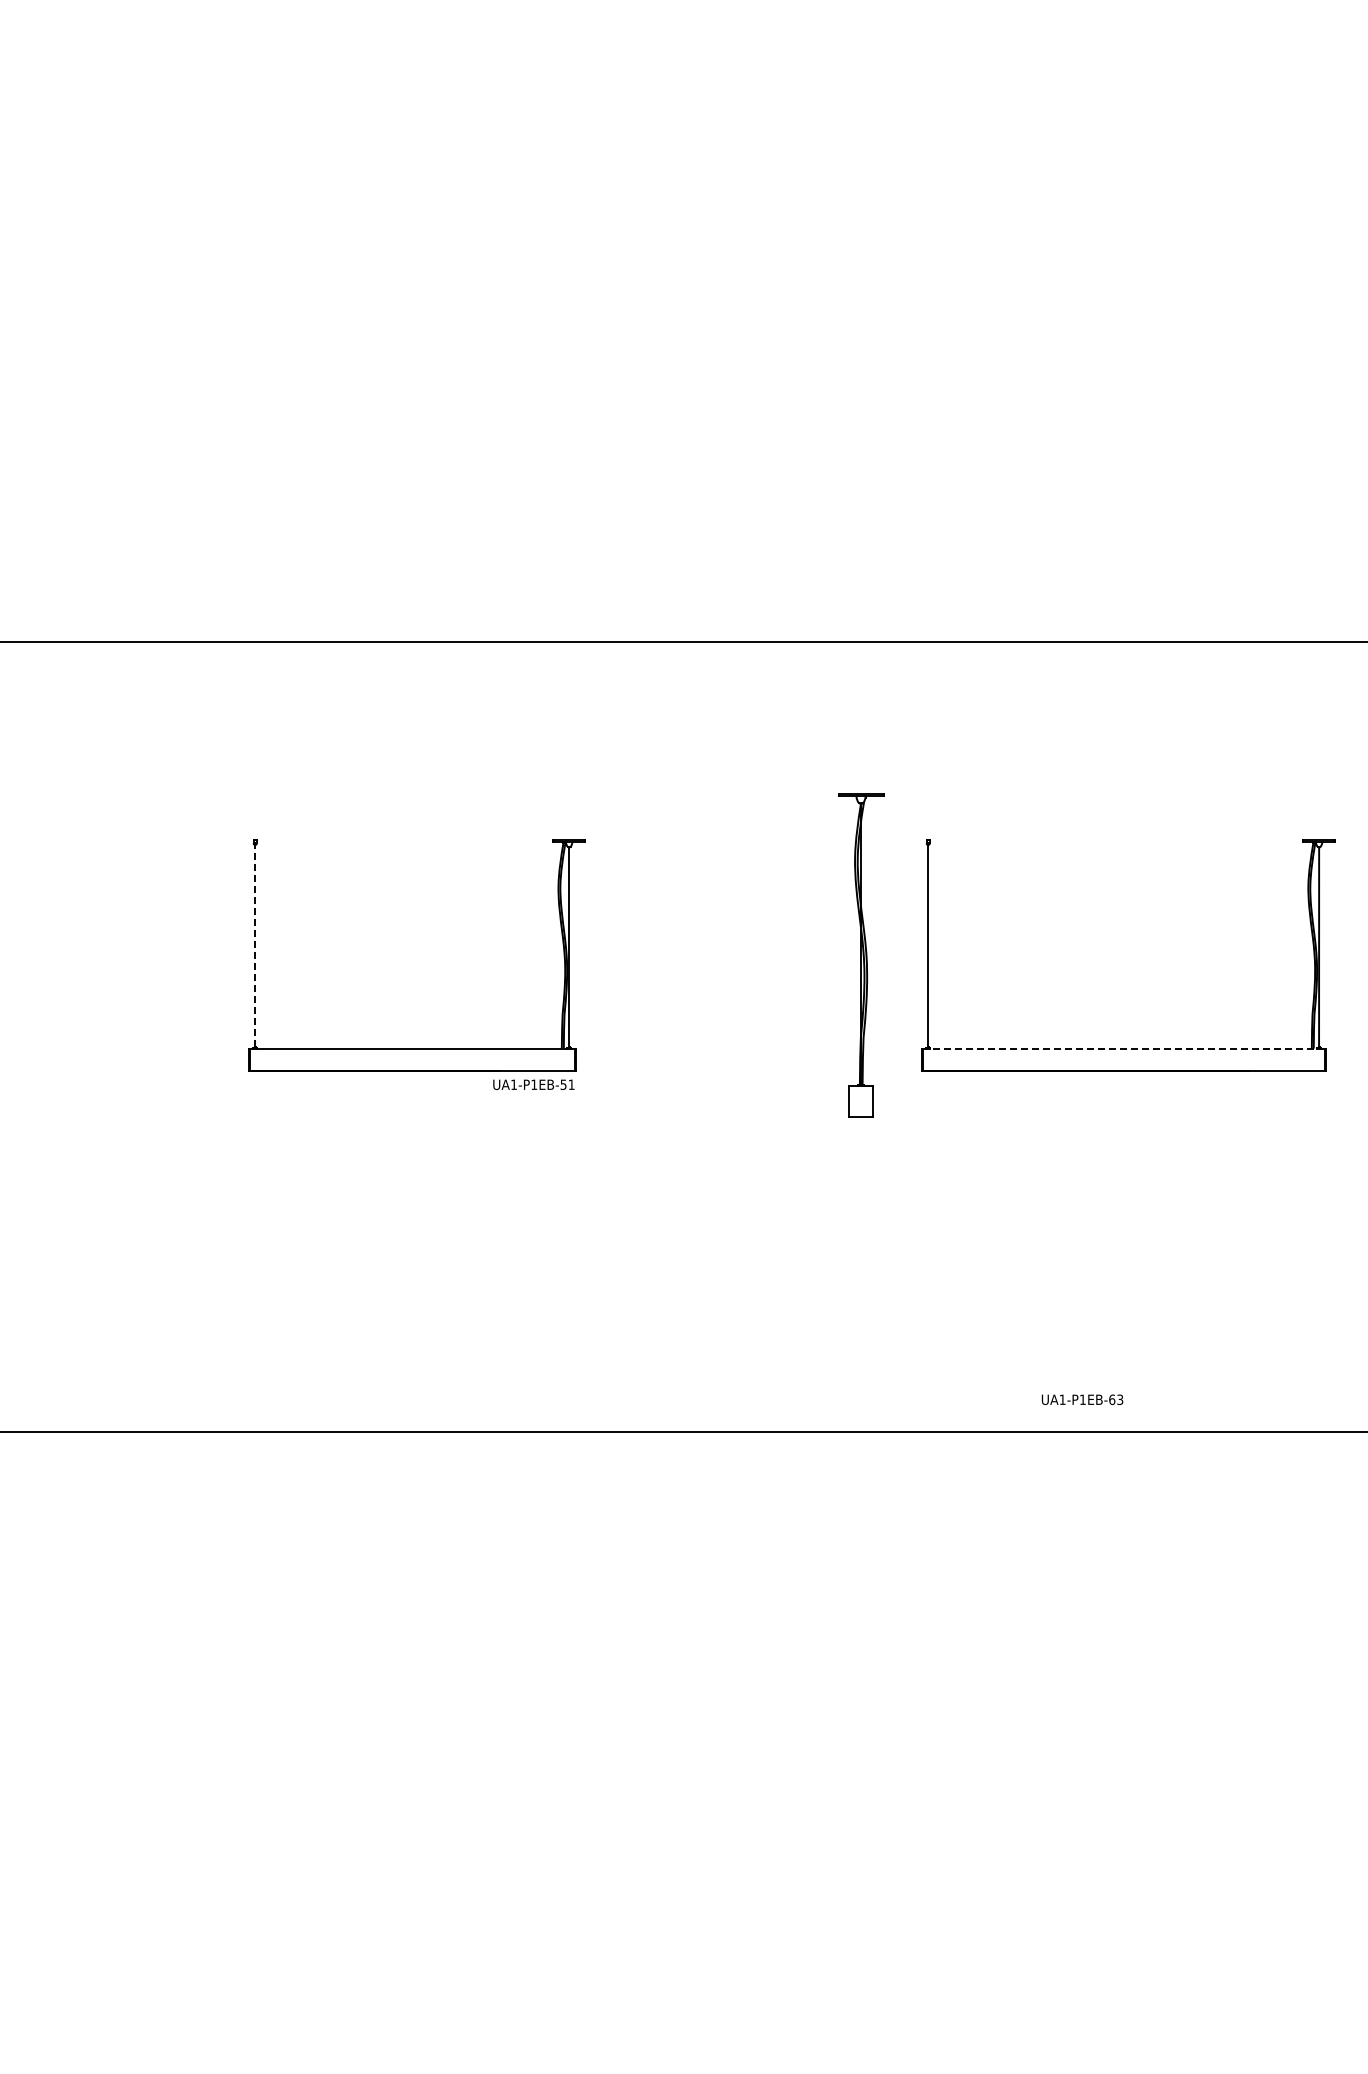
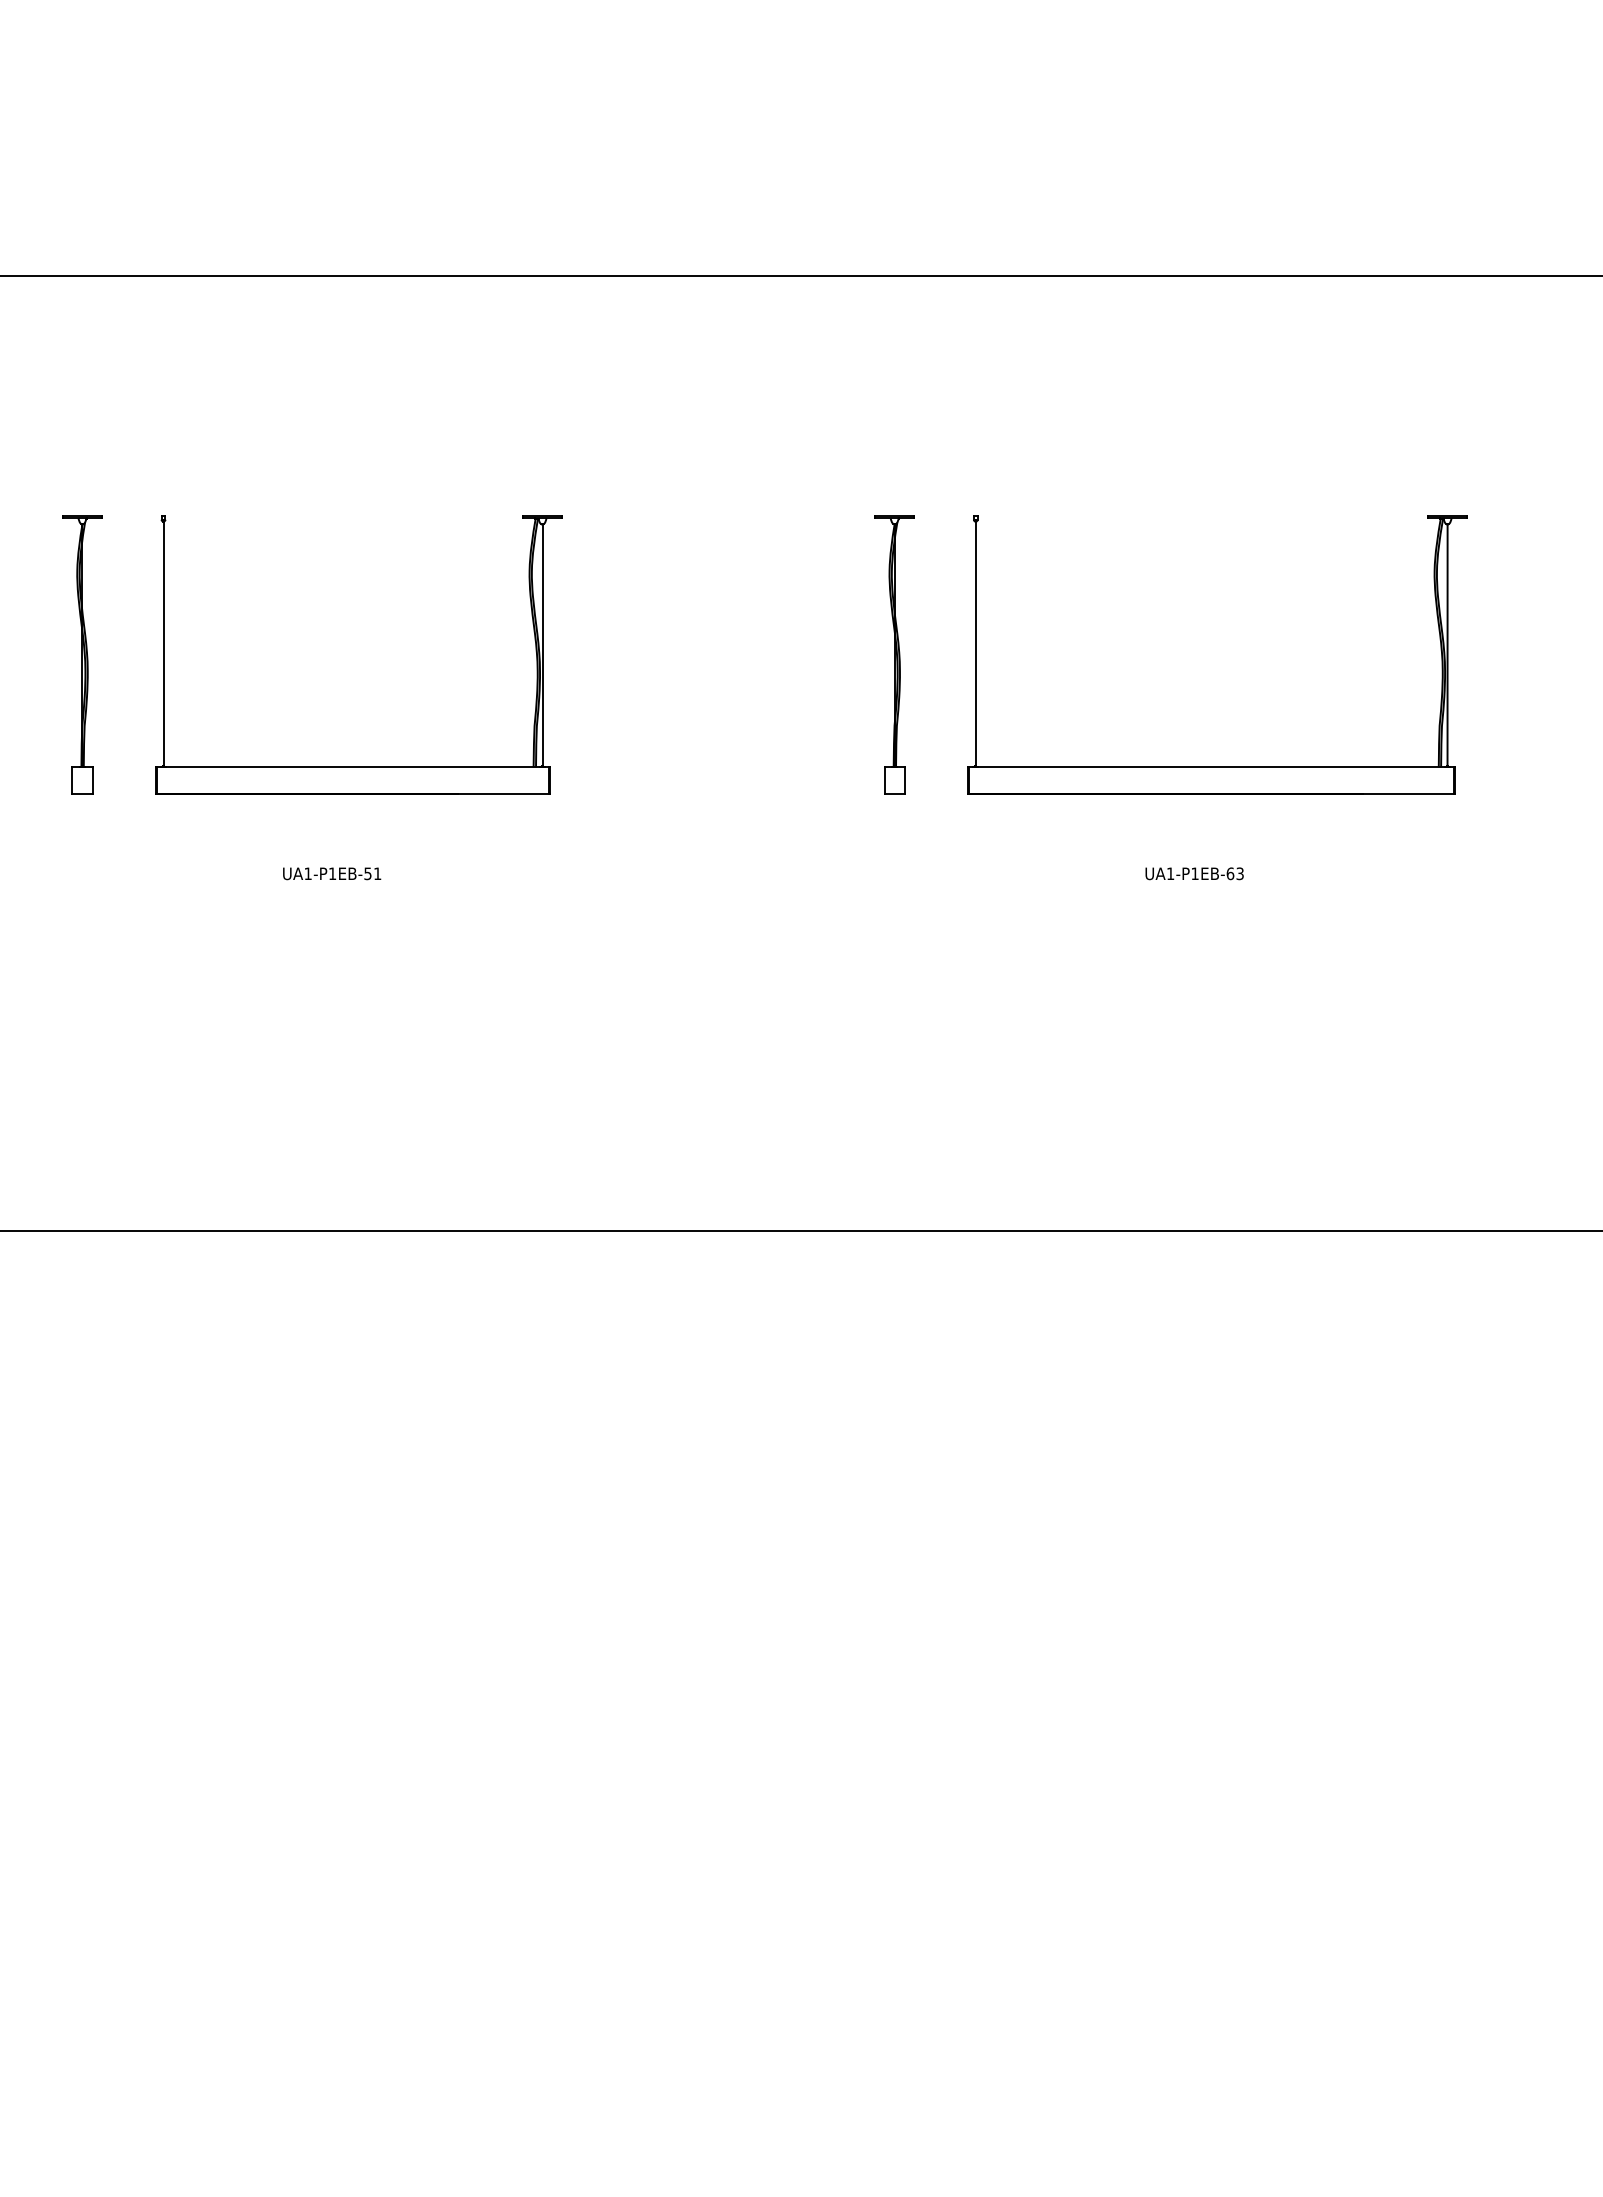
line: (255, 945) -> (163, 642), dashed -> solid
part: (187, 955) -> (81, 655), added
part: (860, 955) -> (894, 655), size x0.71
line: (1123, 1048) -> (1211, 767), dashed -> solid
text: (533, 1084) -> (331, 873), moved
text: (1082, 1399) -> (1194, 873), moved

